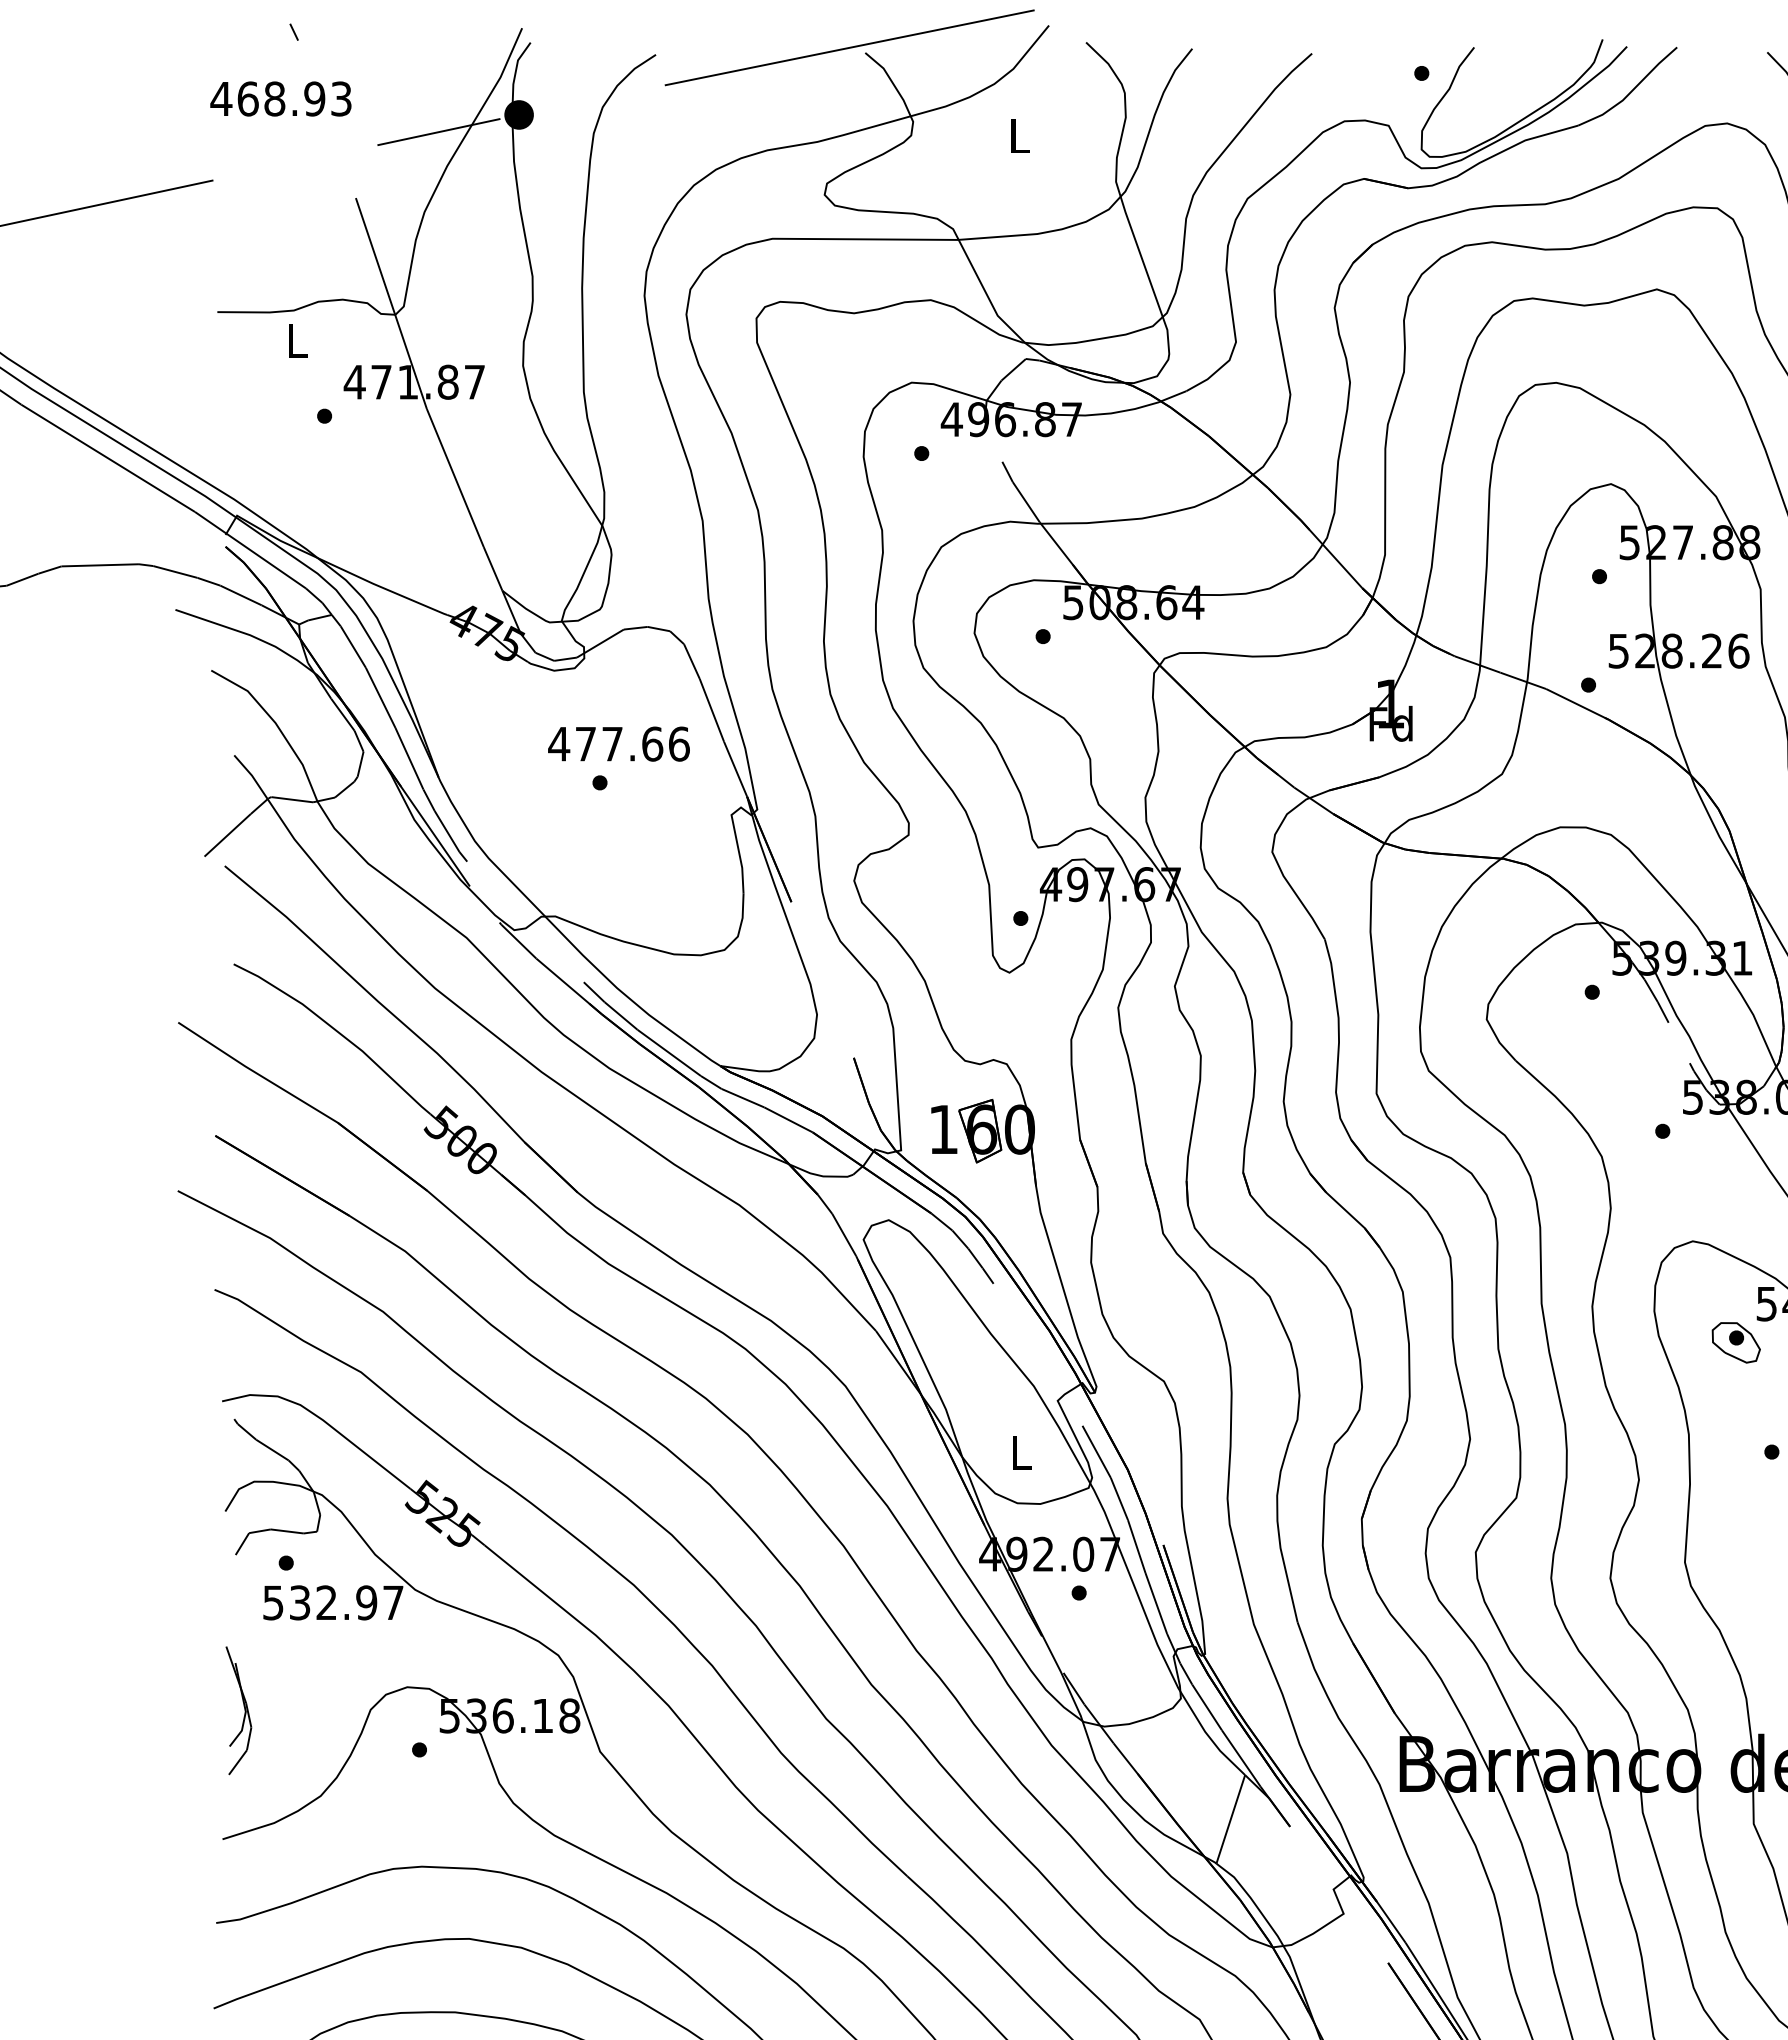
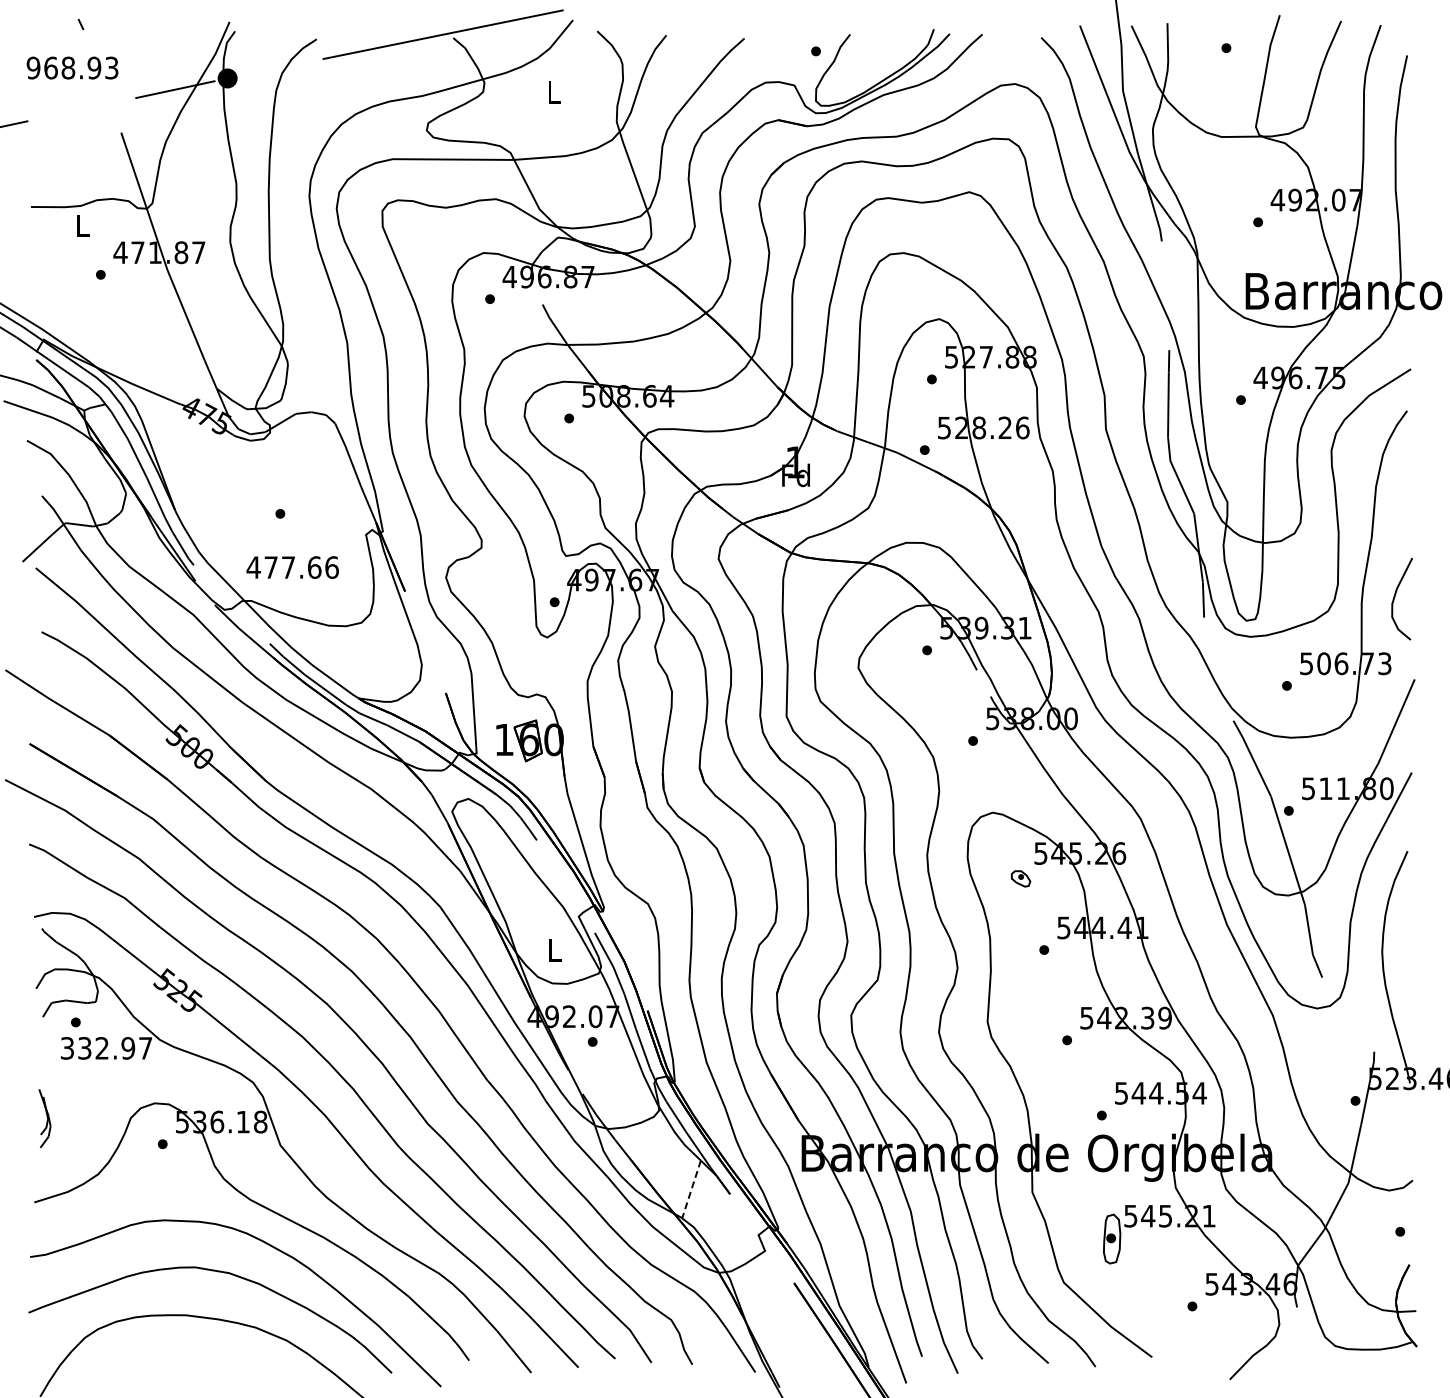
text: (221, 98) -> (33, 67), 468.93 -> 968.93
text: (618, 743) -> (292, 567), moved
part: (1735, 1342) -> (1020, 878), size x0.6
text: (273, 1603) -> (67, 1048), 532.97 -> 332.97
part: (238, 1710) -> (44, 1118), size x0.7
line: (1230, 1819) -> (691, 1189), solid -> dashed

